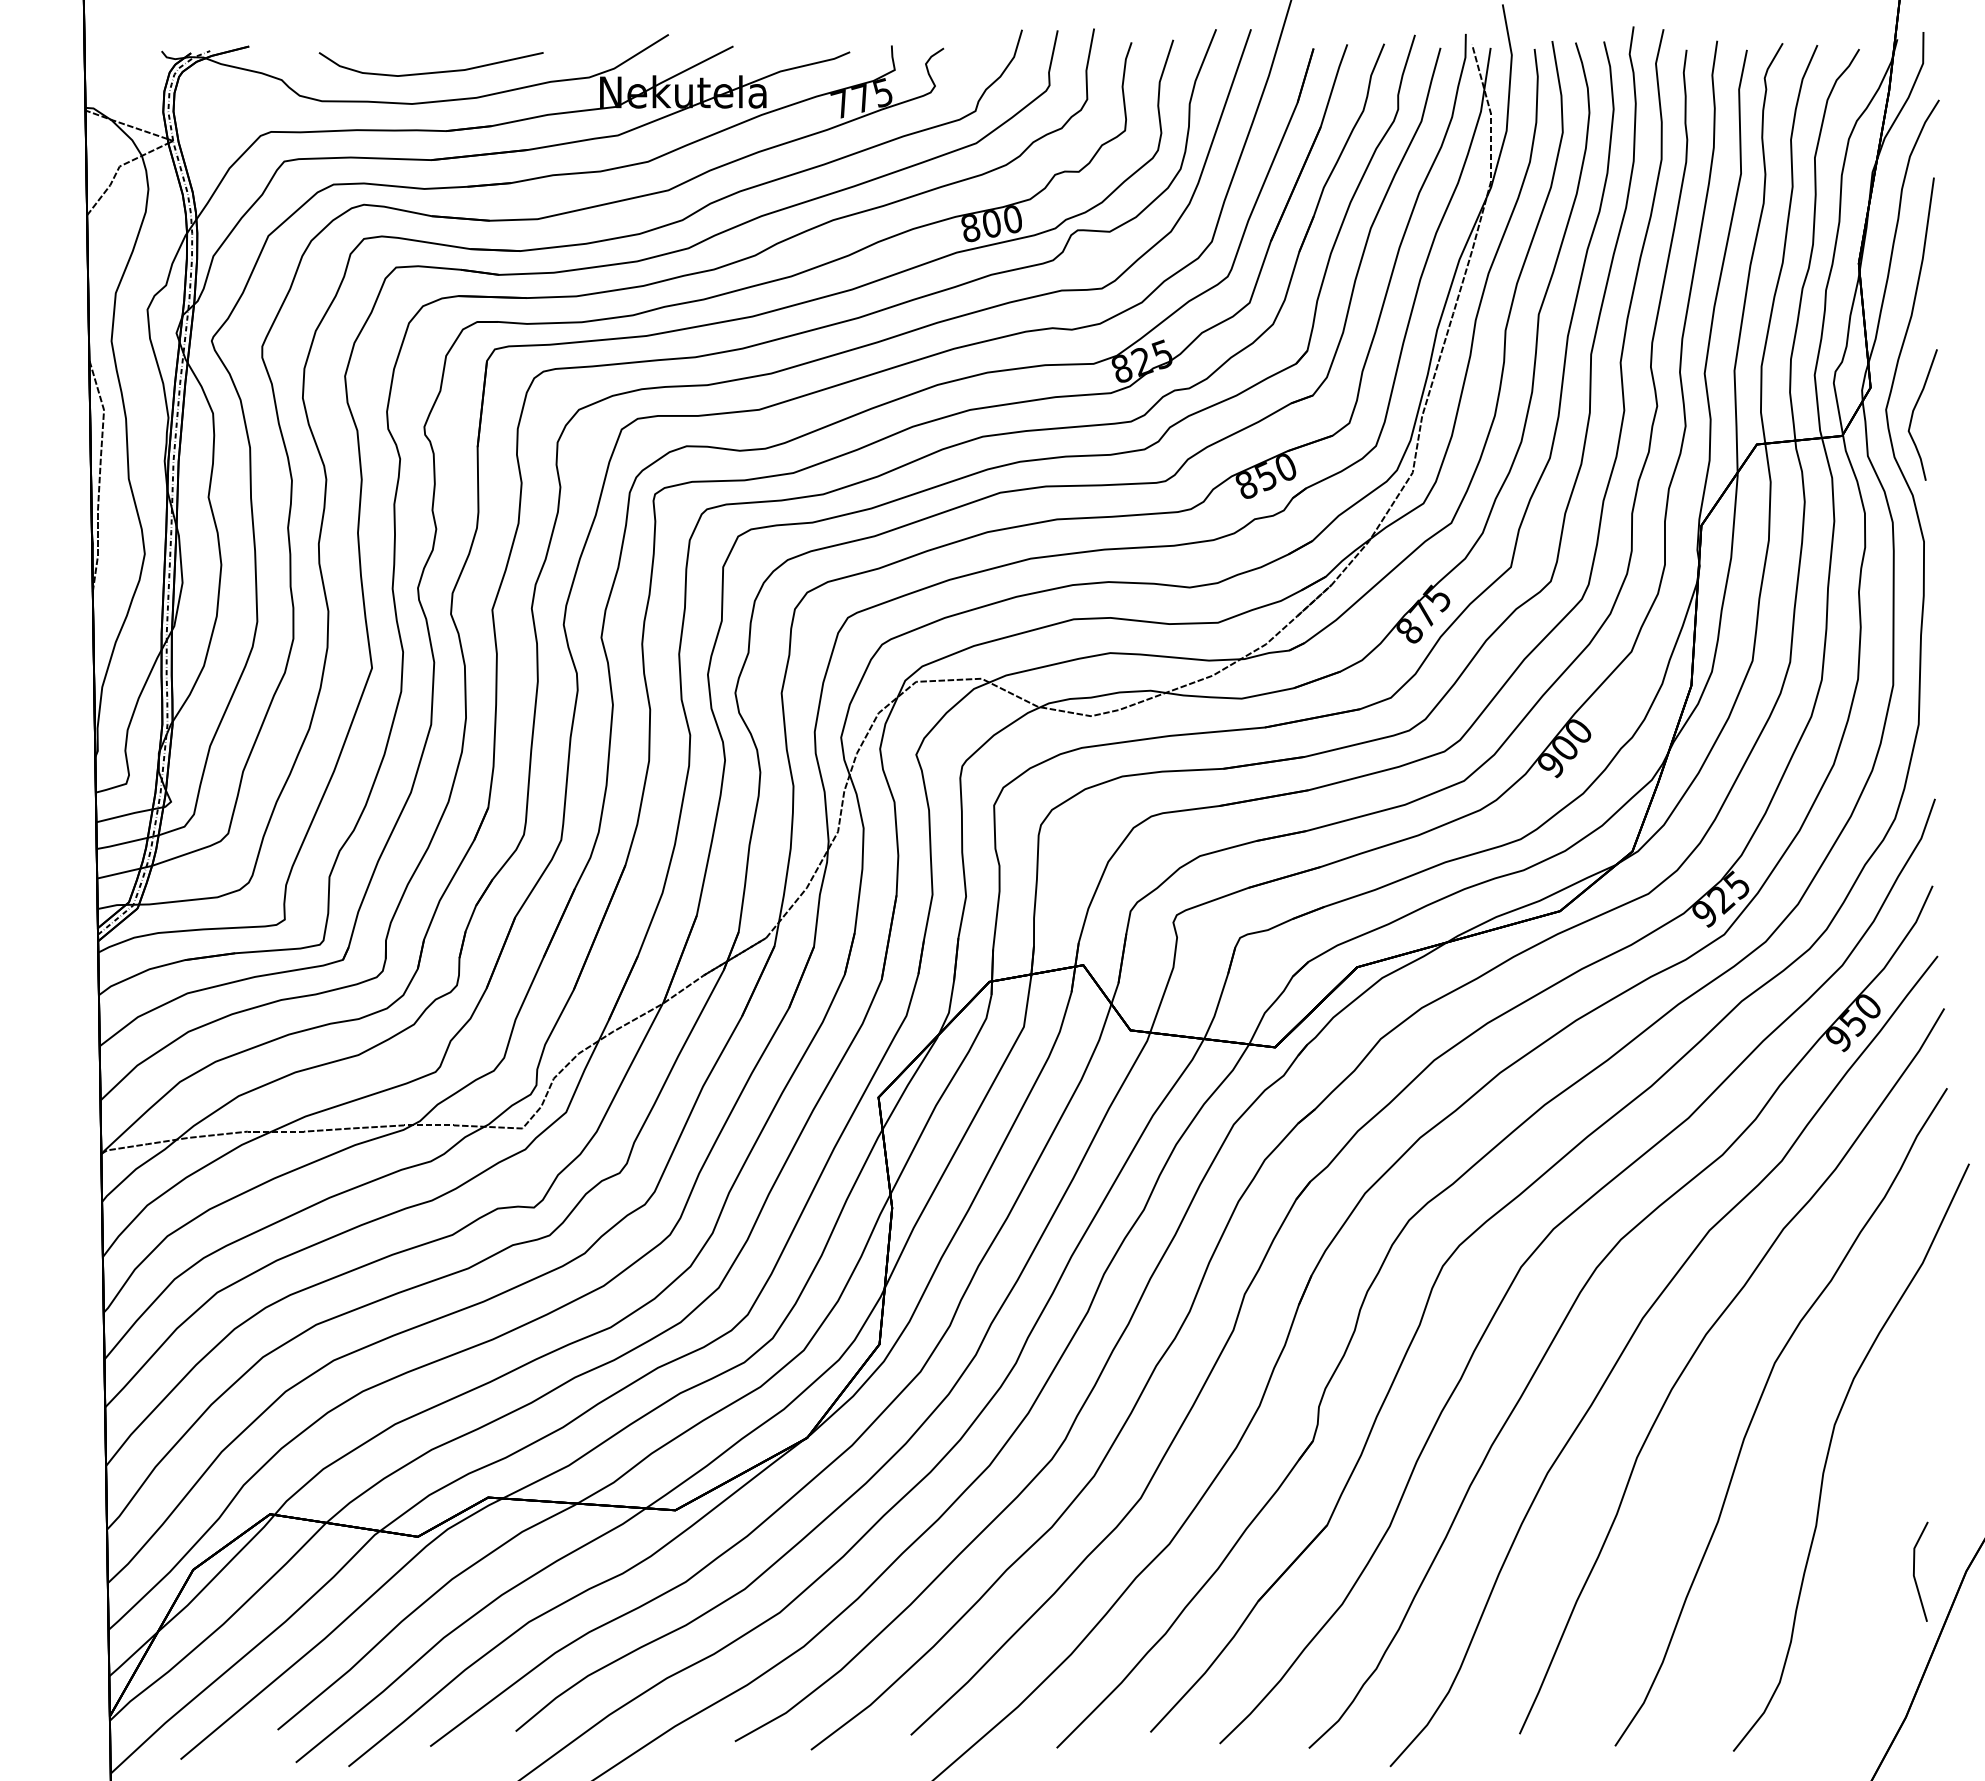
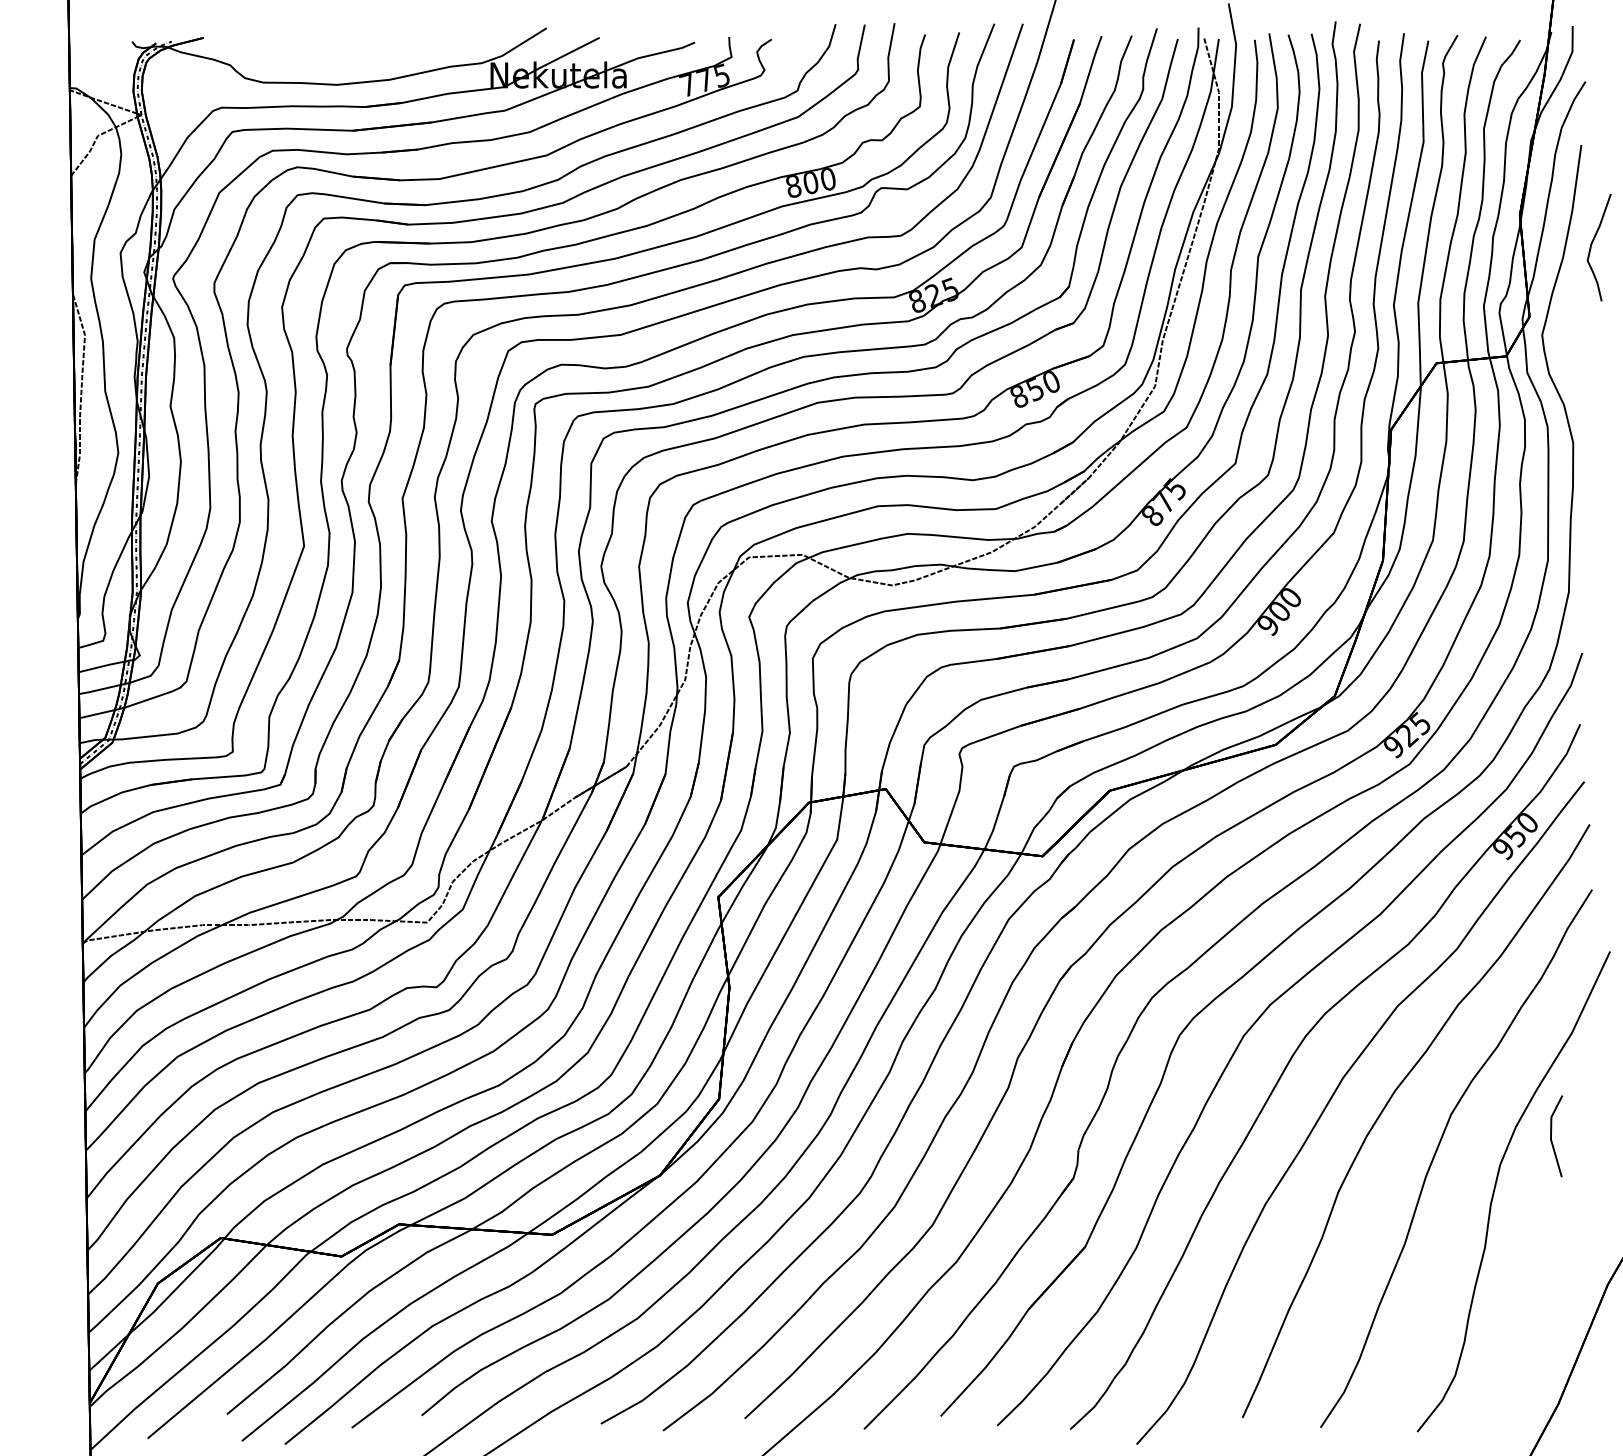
curve: (430, 72) -> (351, 59), removed
curve: (1914, 410) -> (1592, 243), moved
line: (1914, 1571) -> (1551, 1136), moved

